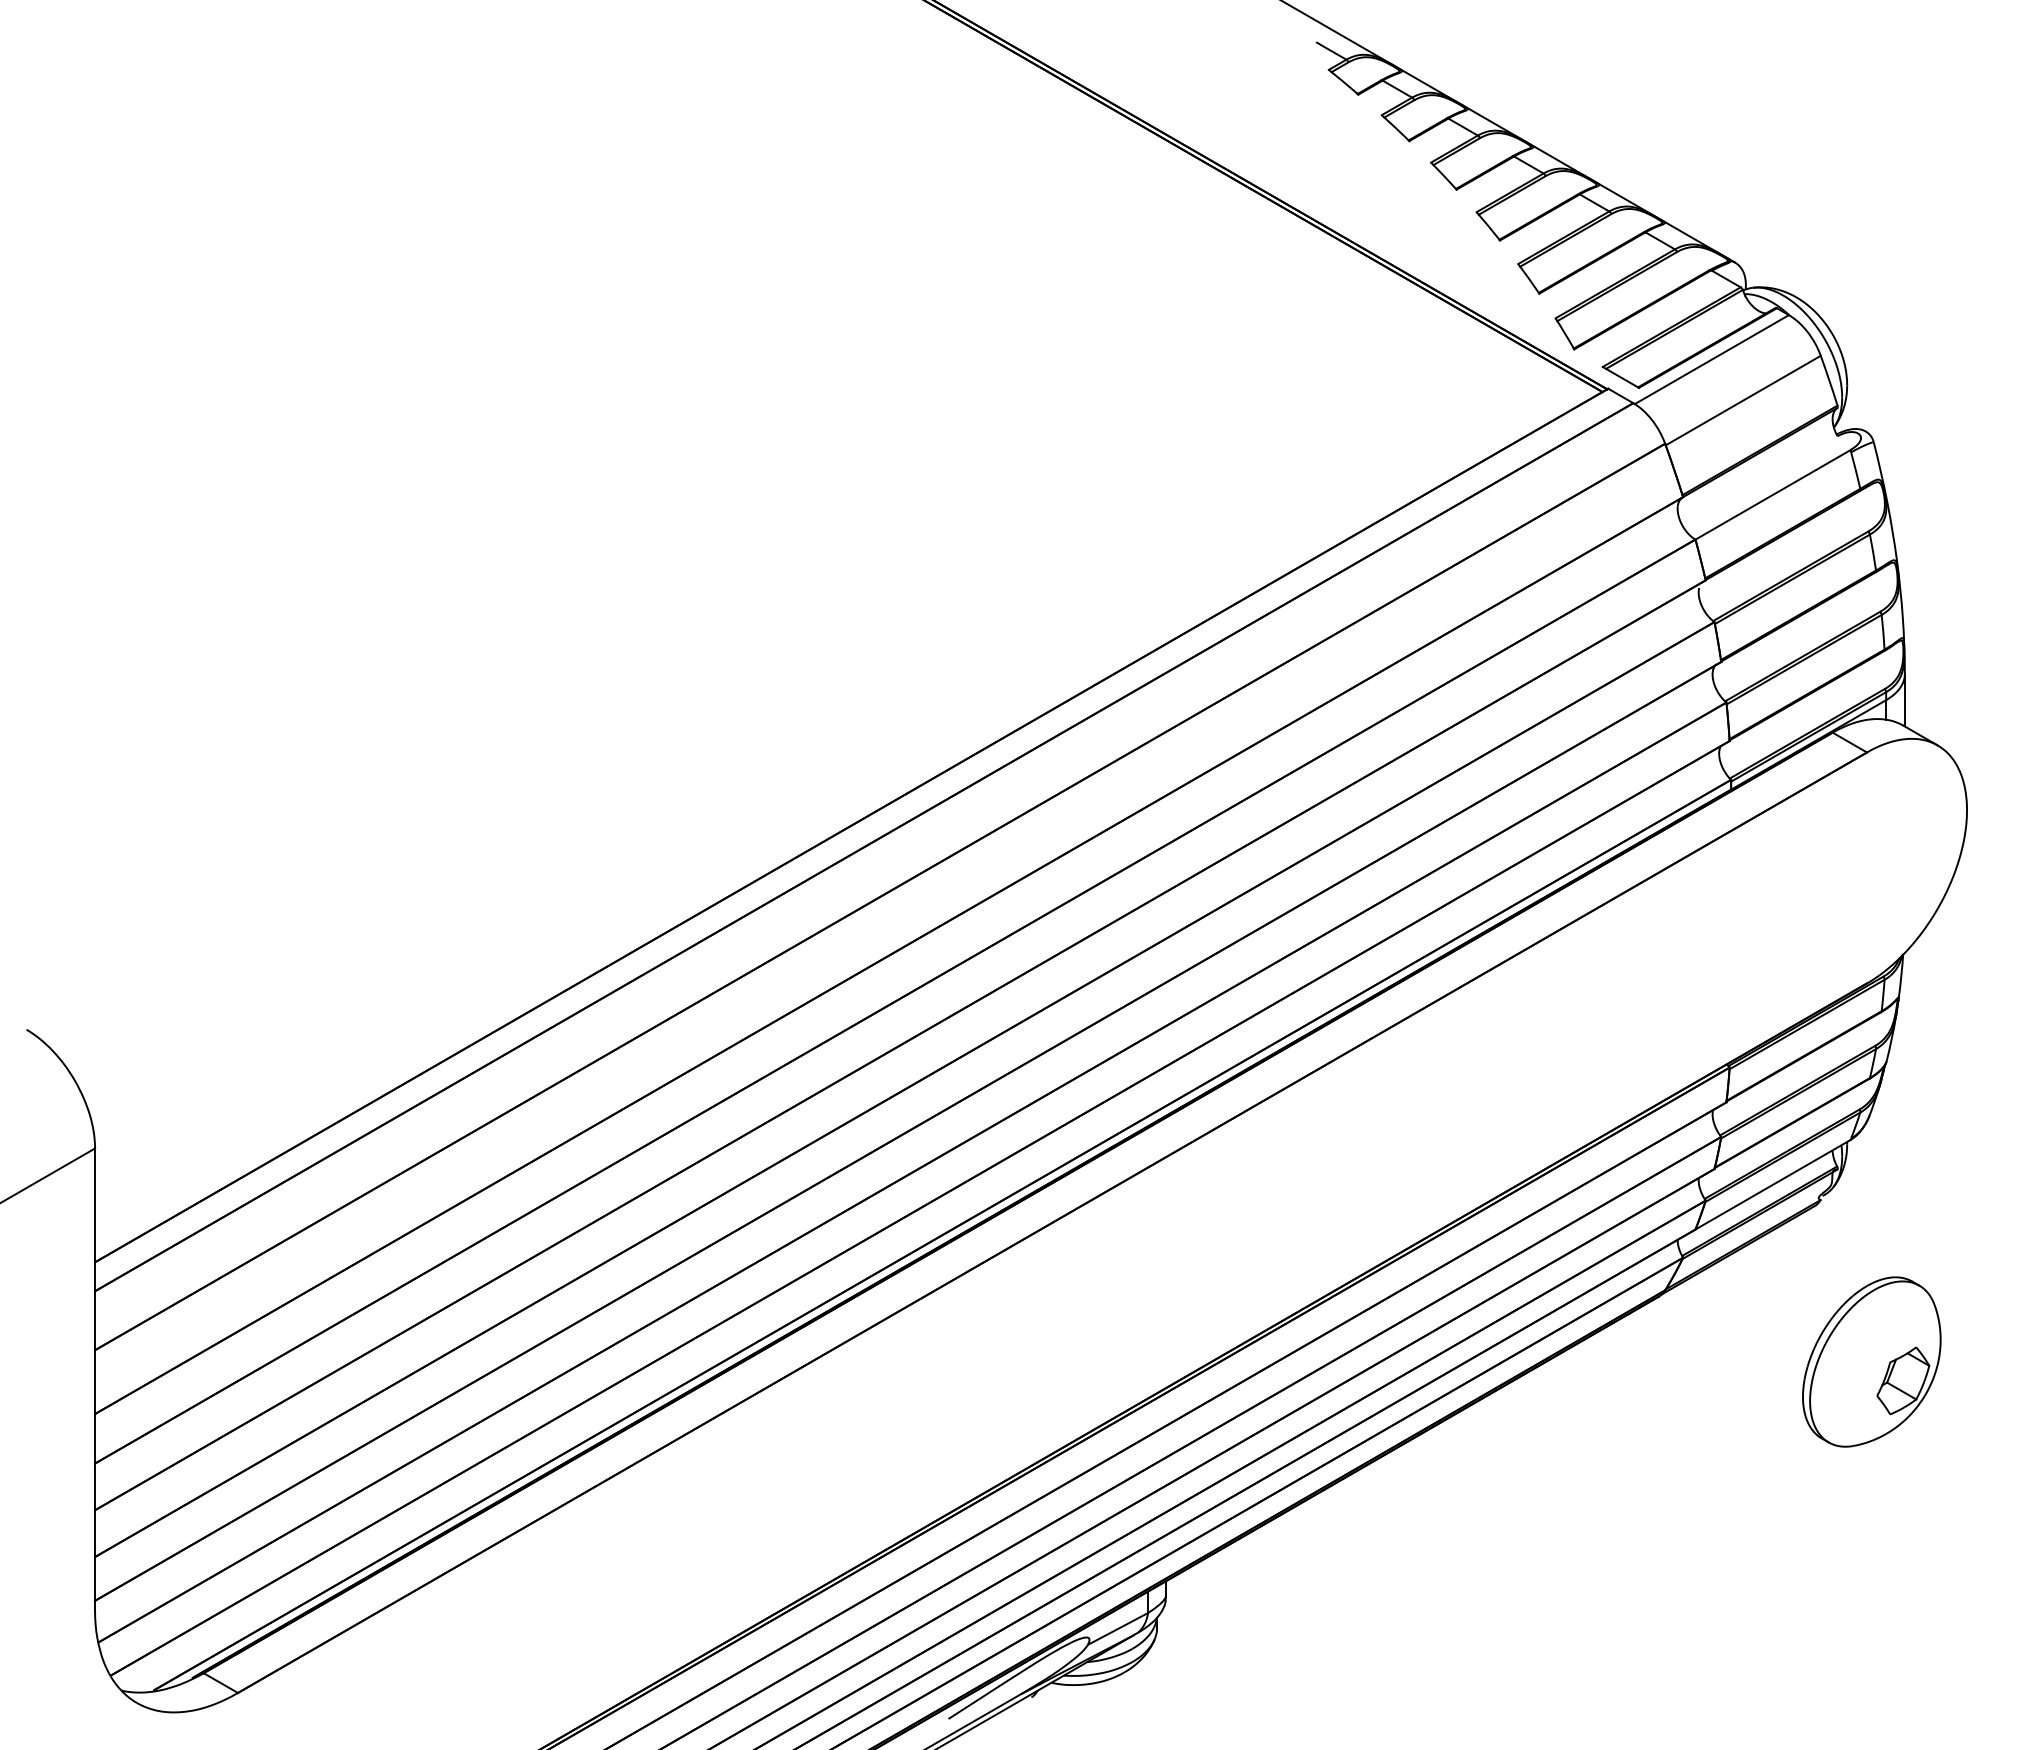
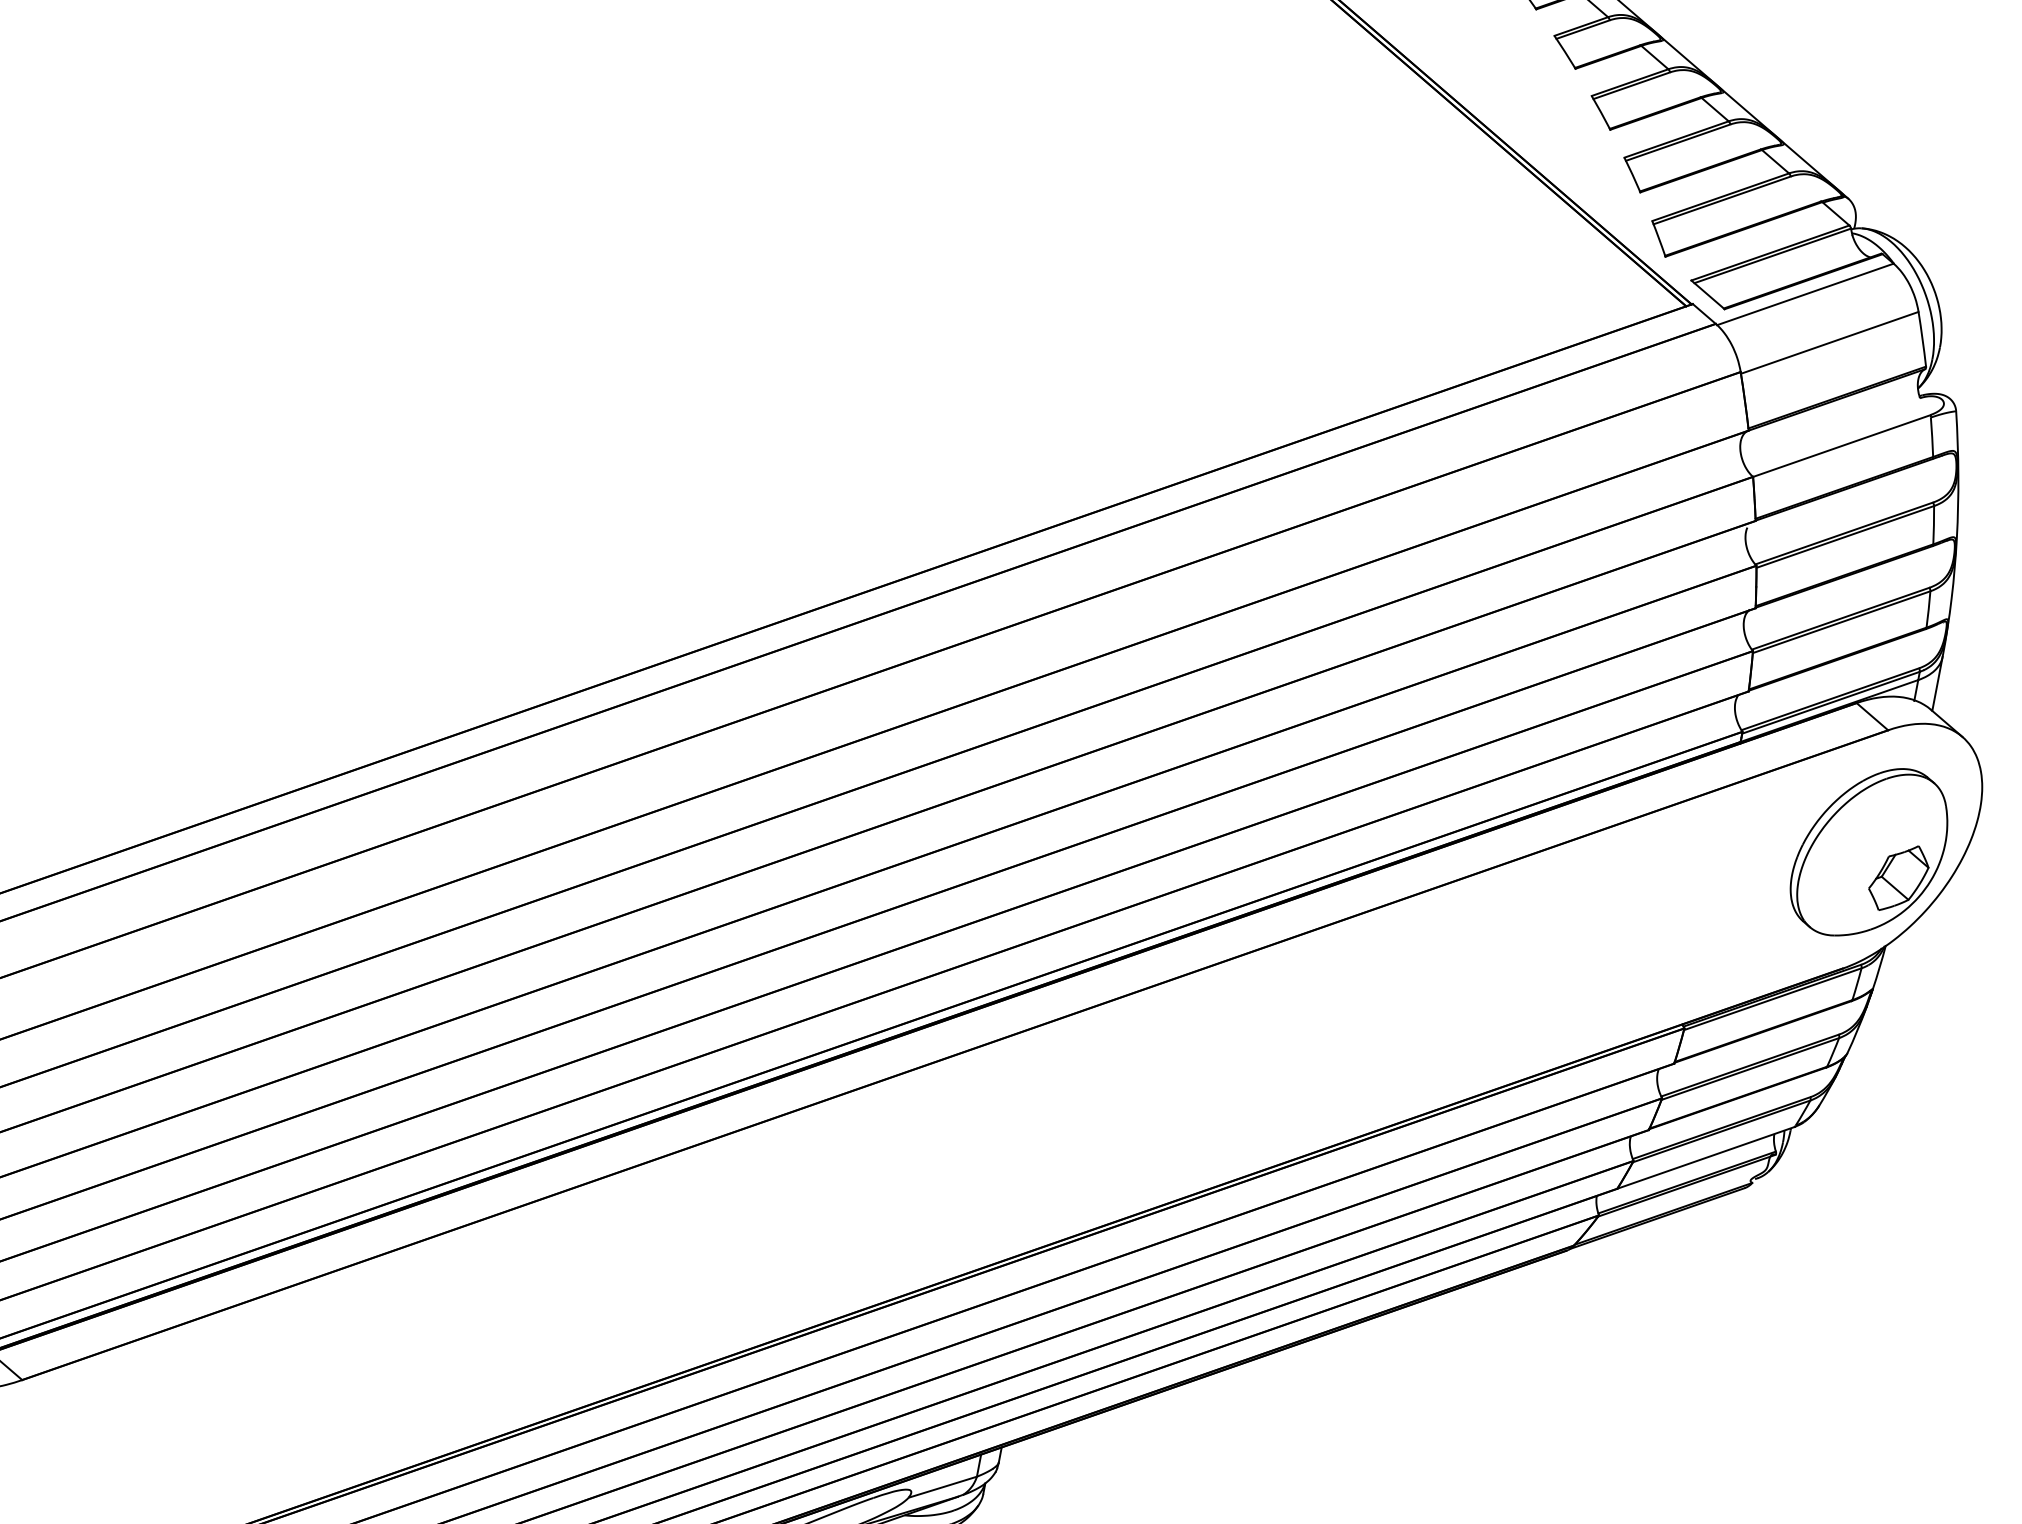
part: (1871, 1361) -> (1869, 851), moved

